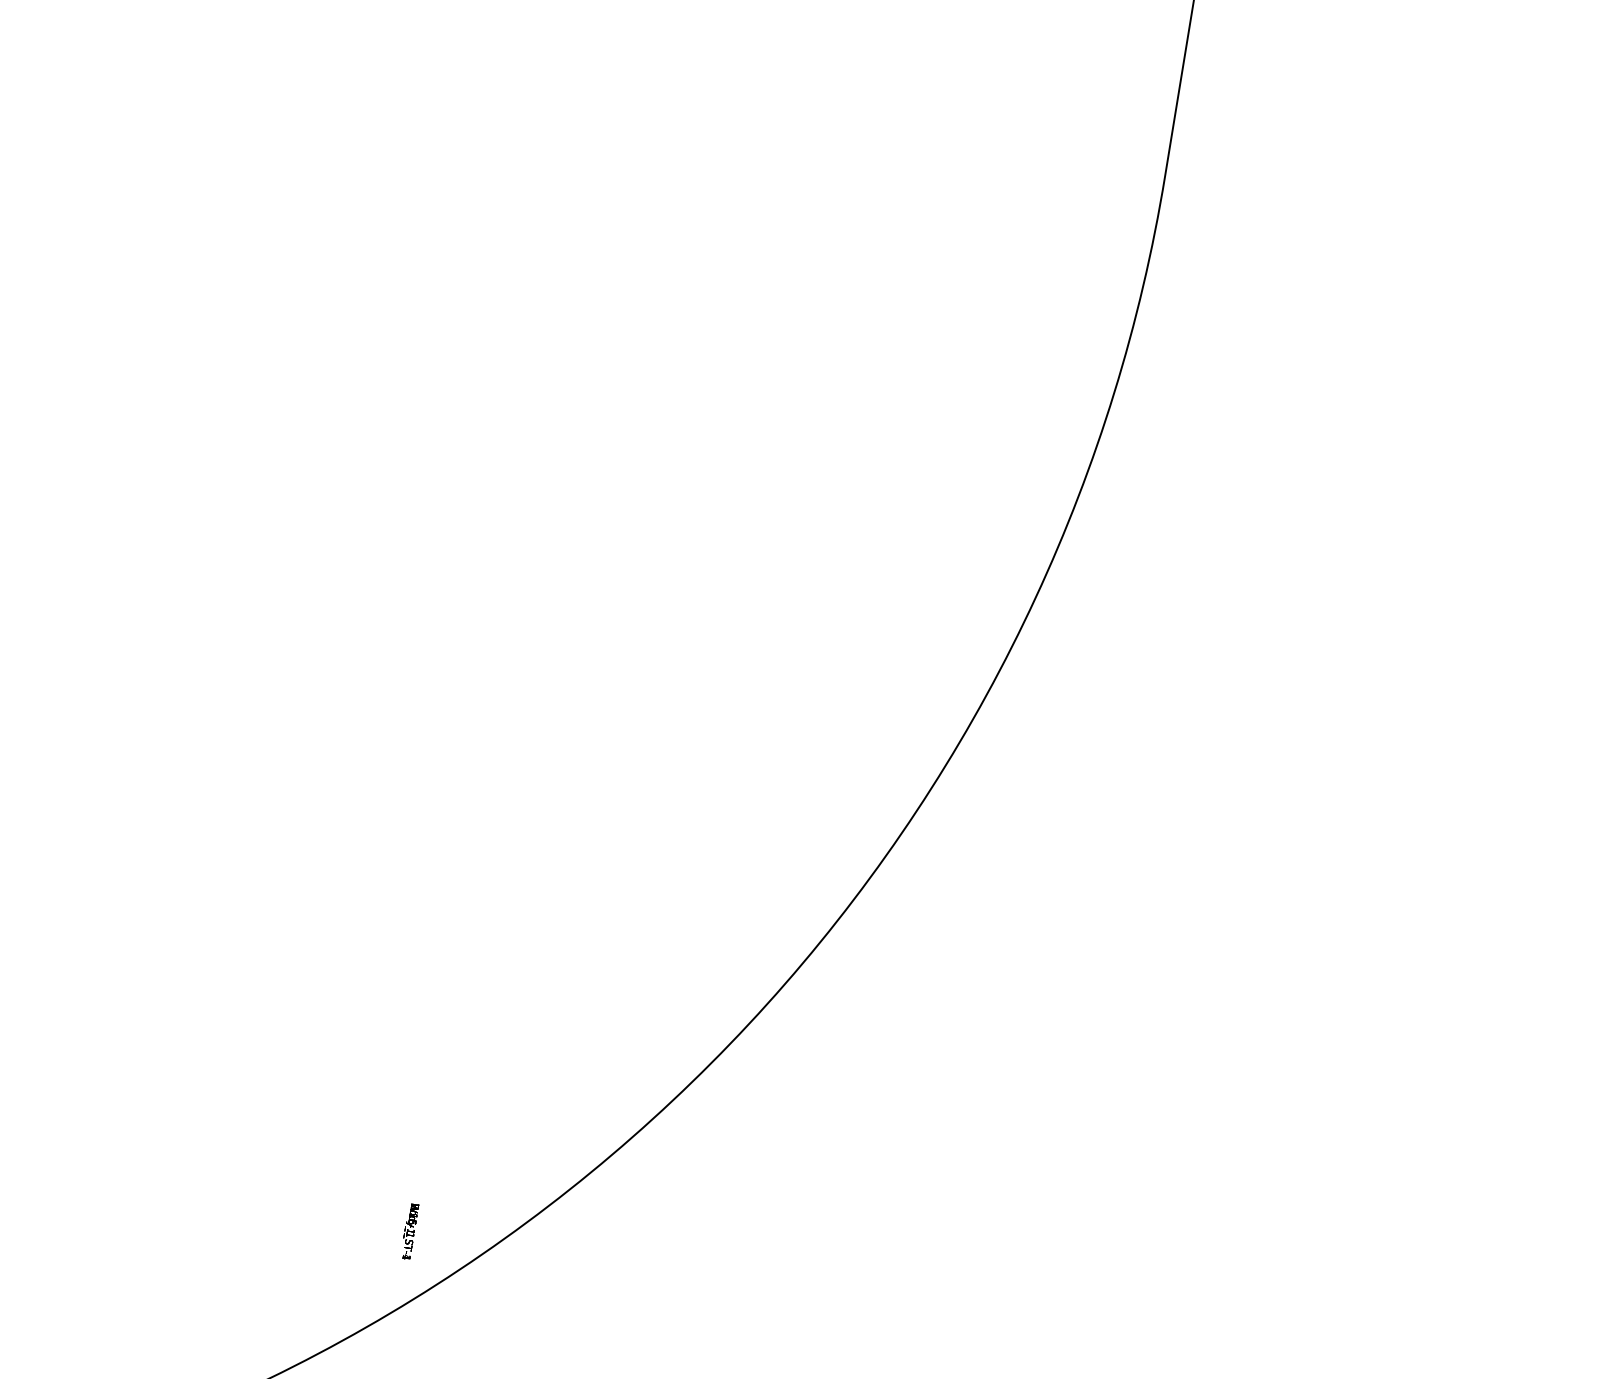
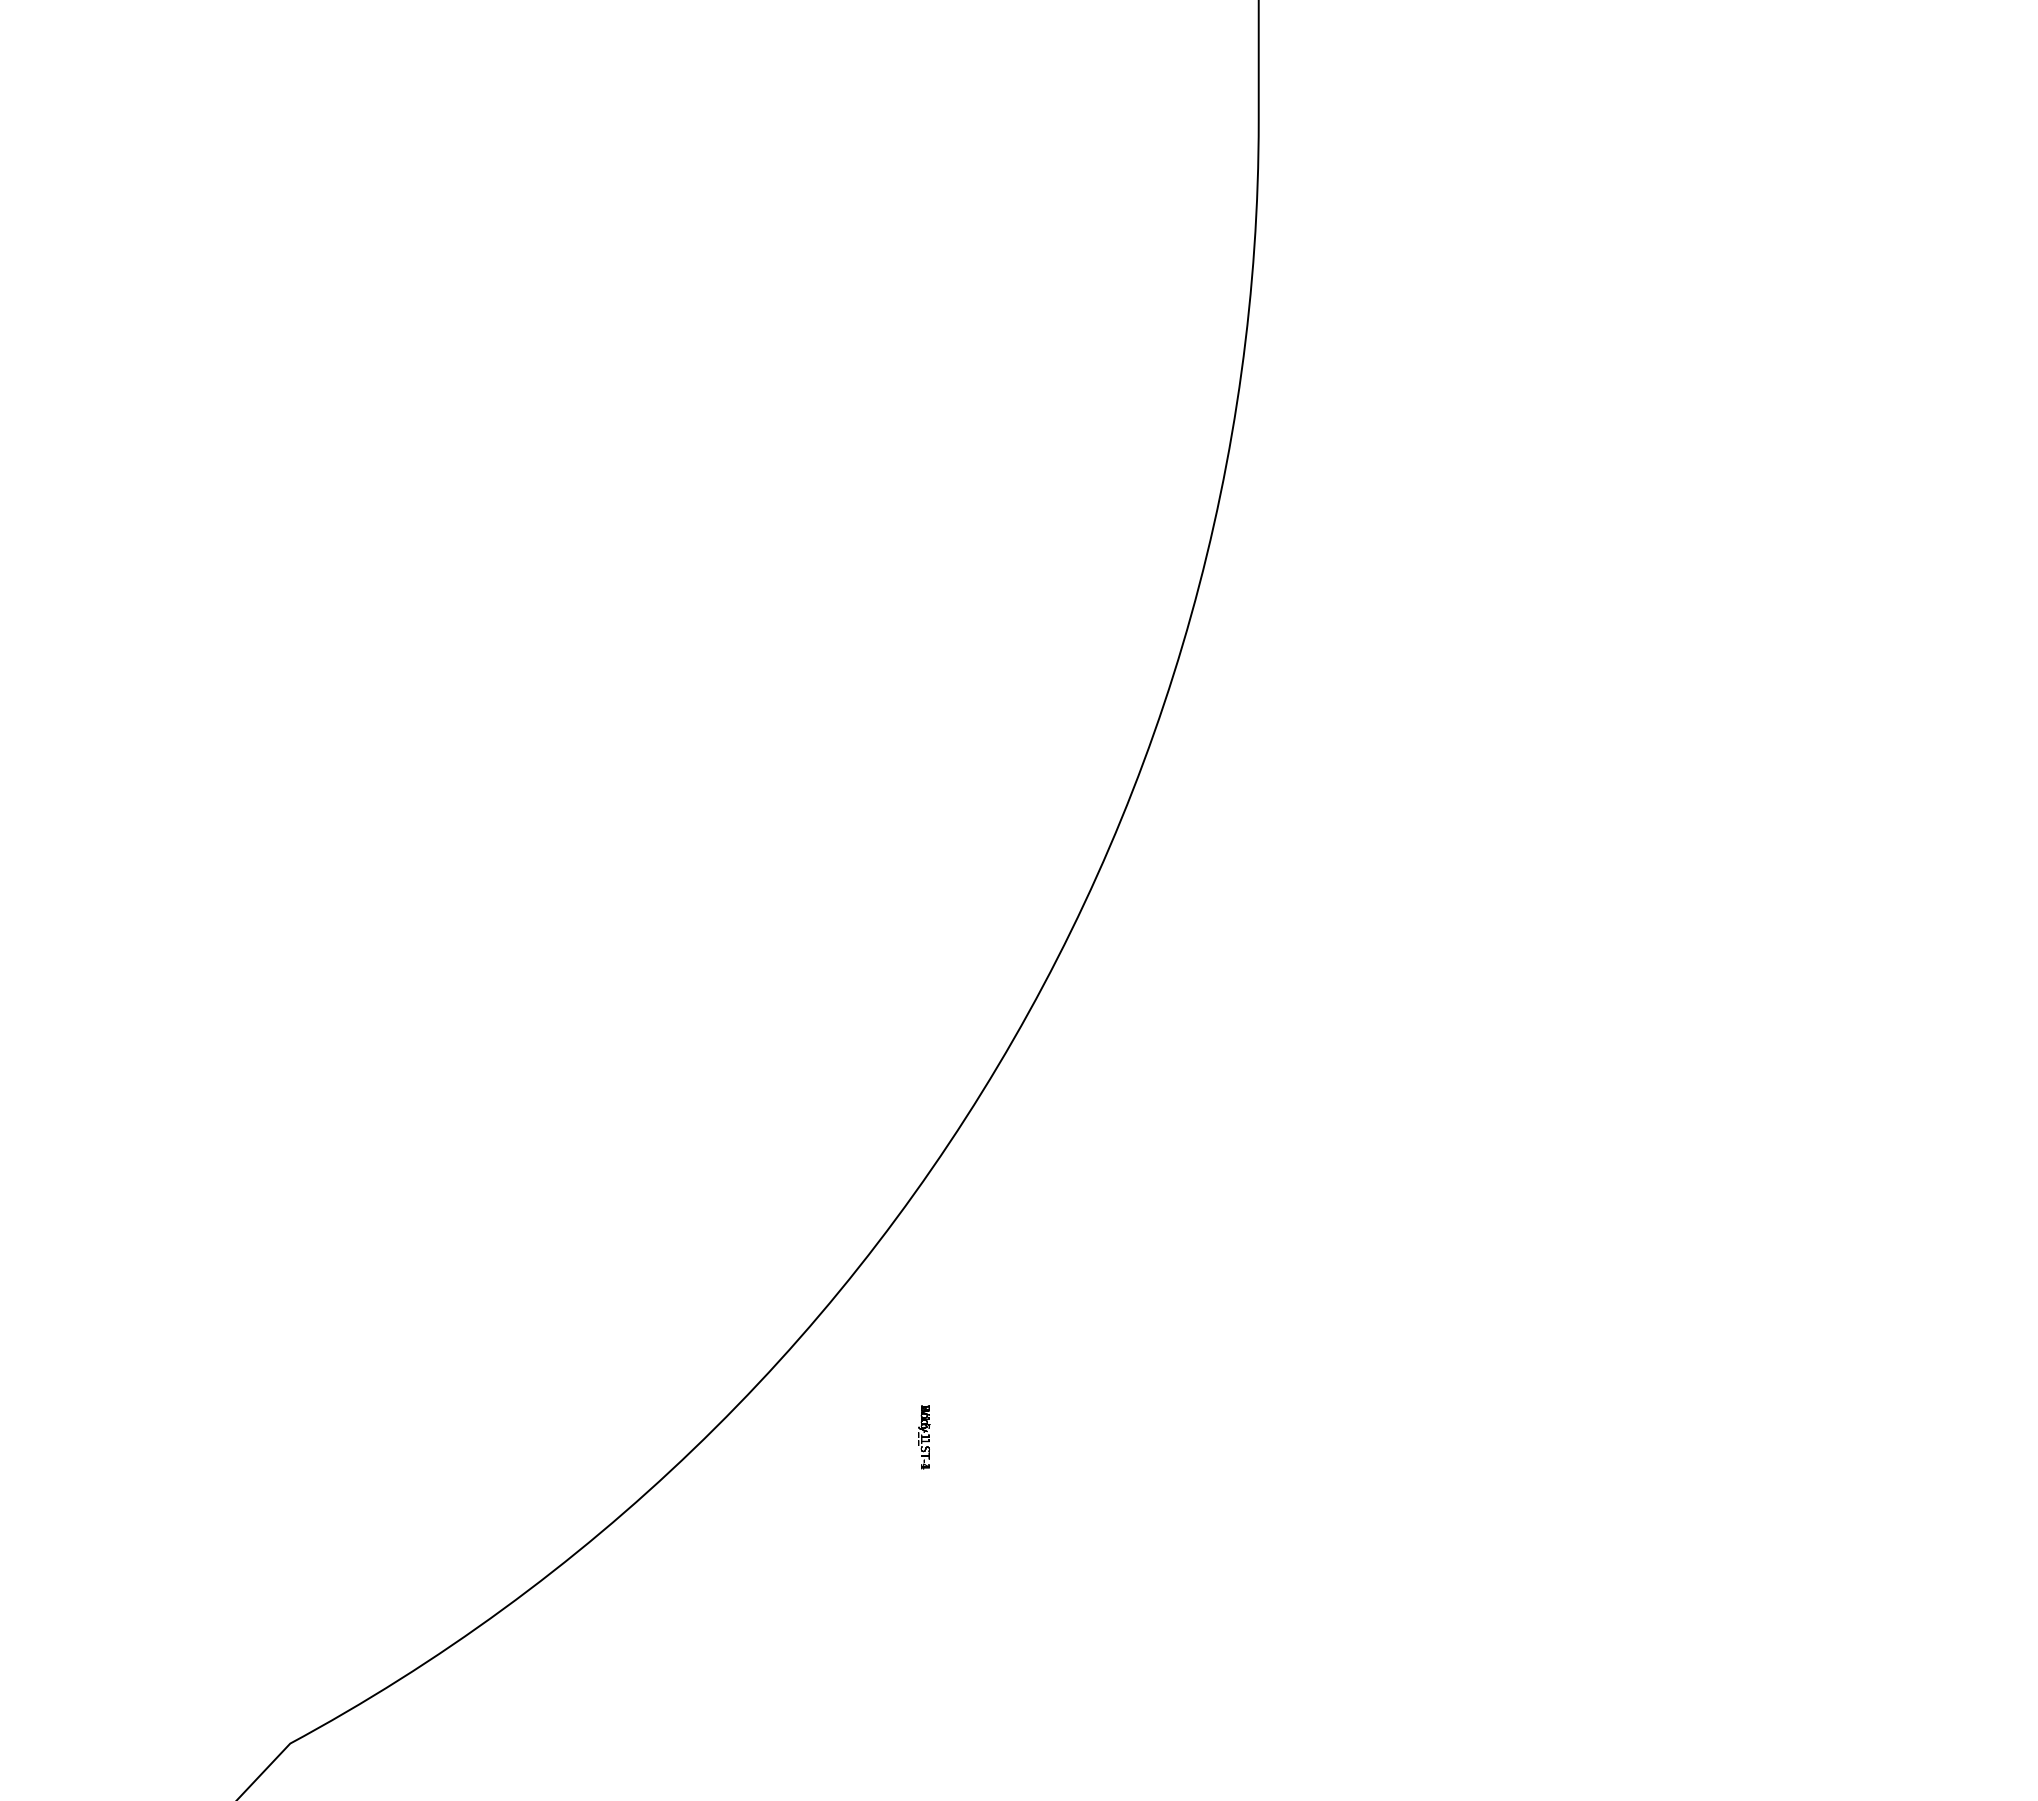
part: (409, 1231) -> (924, 1437), moved

